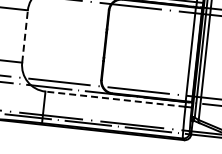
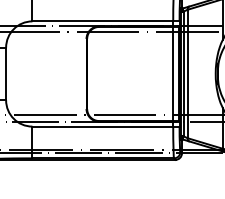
line: (25, 36) -> (6, 73), dashed -> solid
line: (115, 99) -> (102, 126), dashed -> solid

